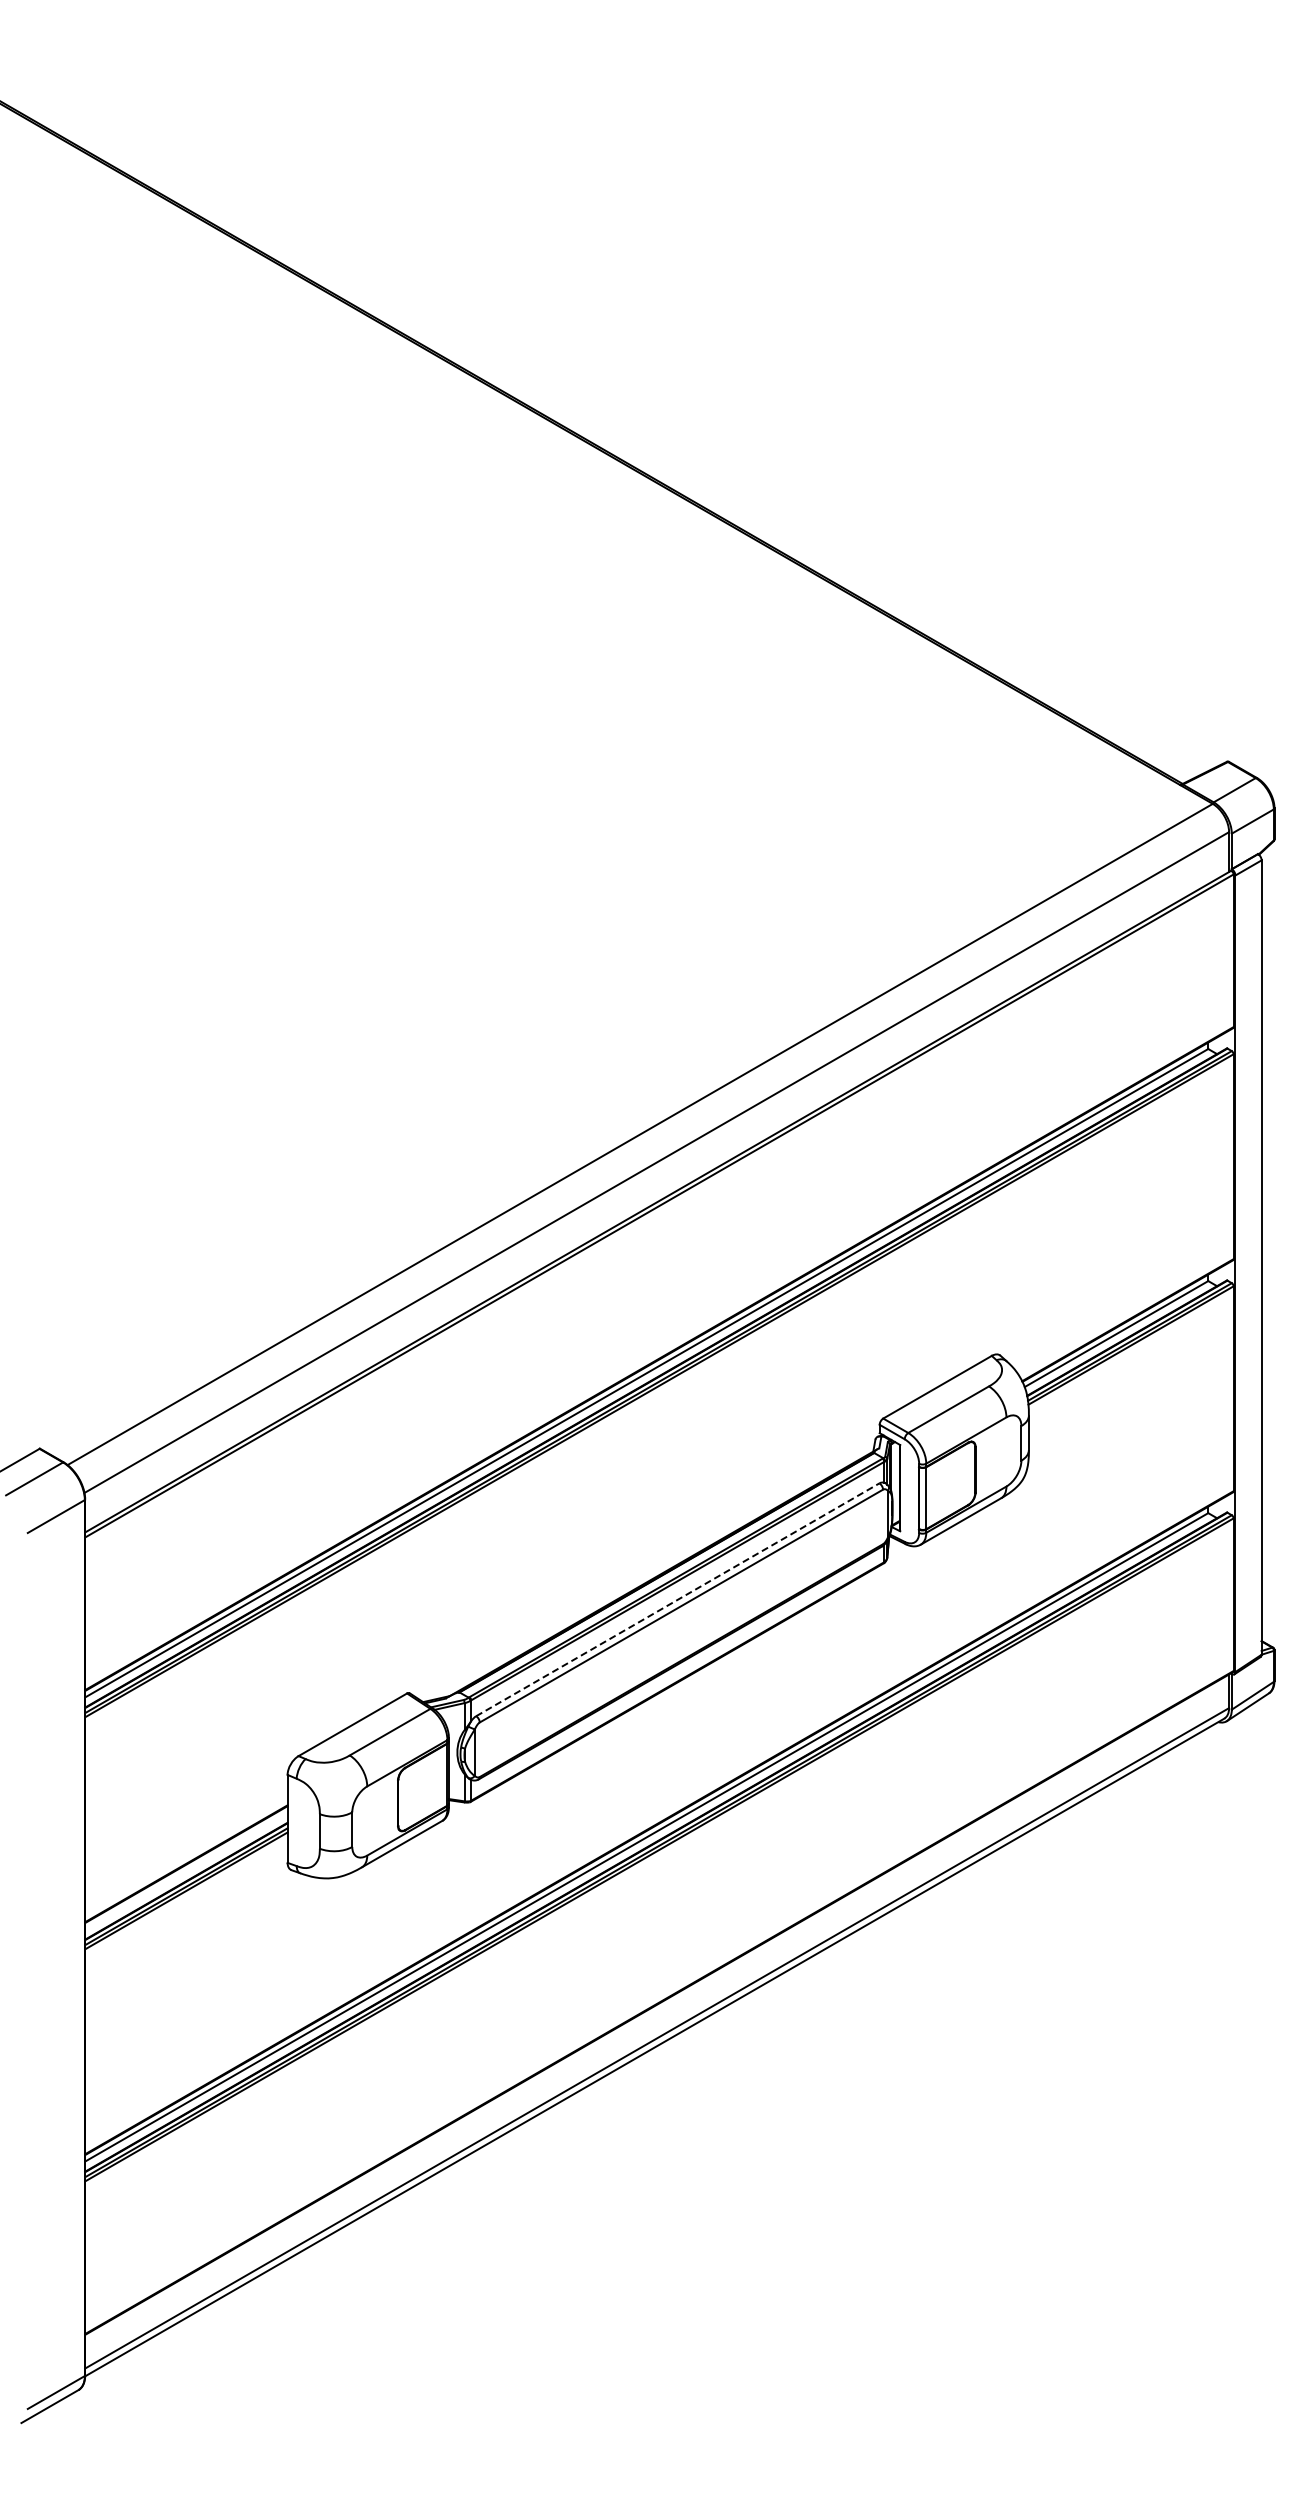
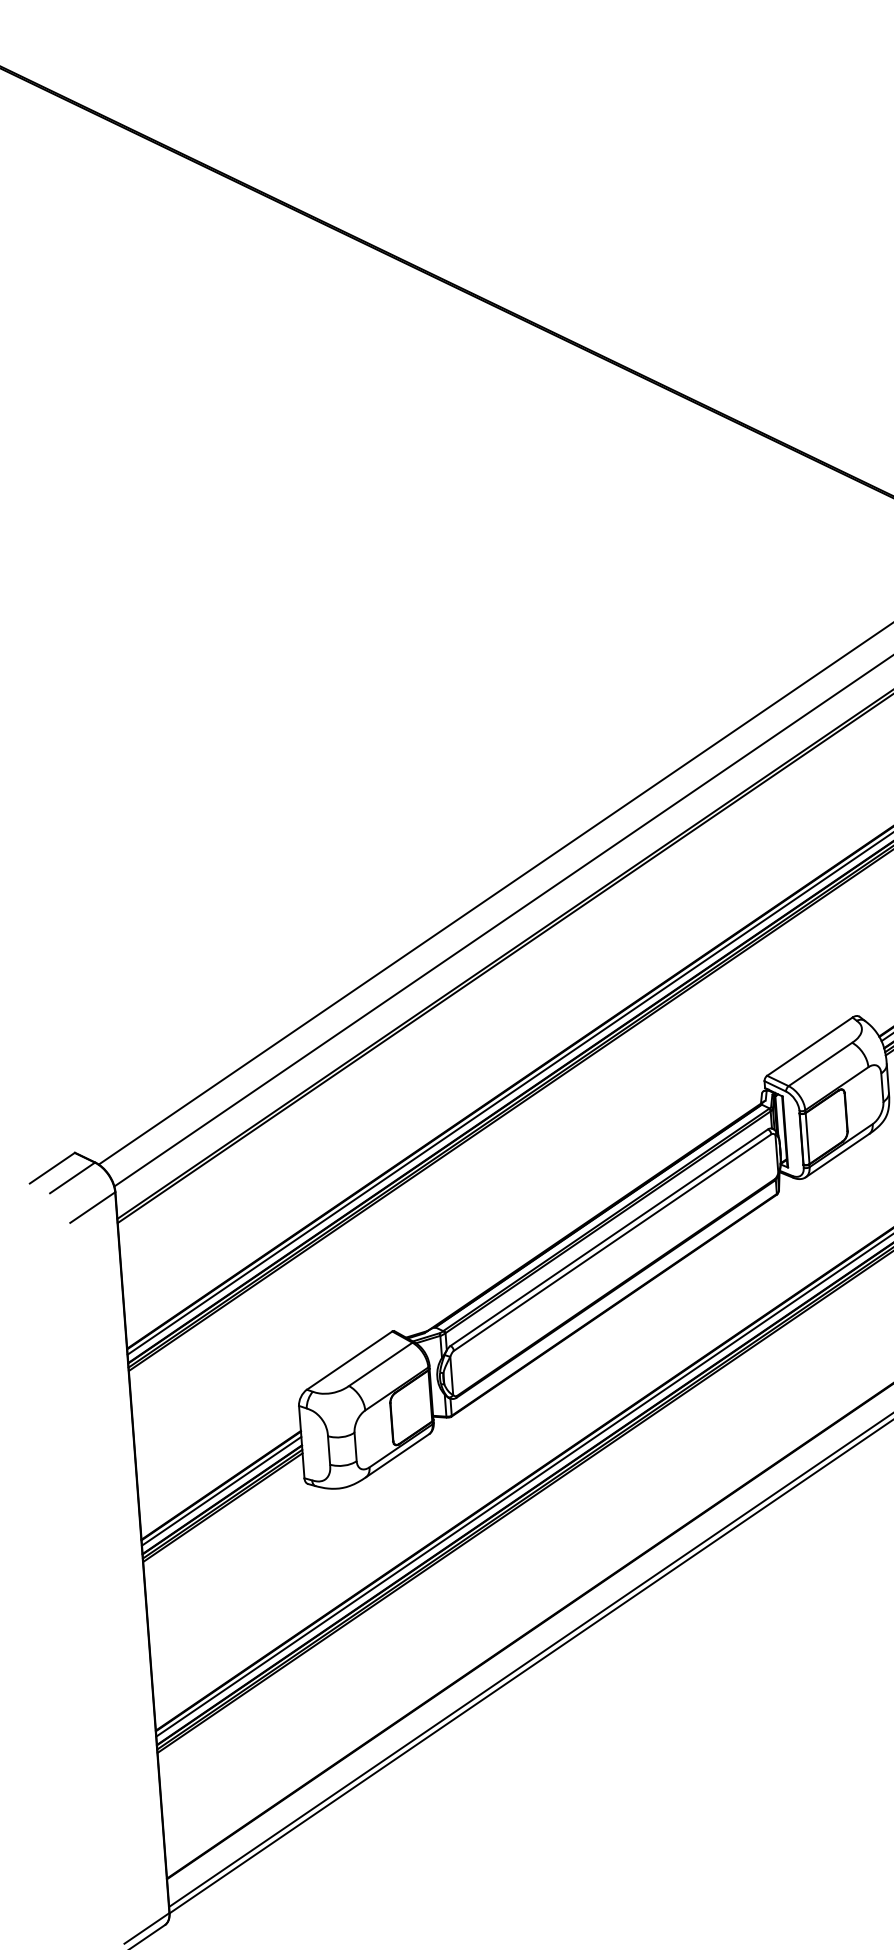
line: (677, 1599) -> (609, 1237), dashed -> solid
line: (186, 1870) -> (221, 1490), added

